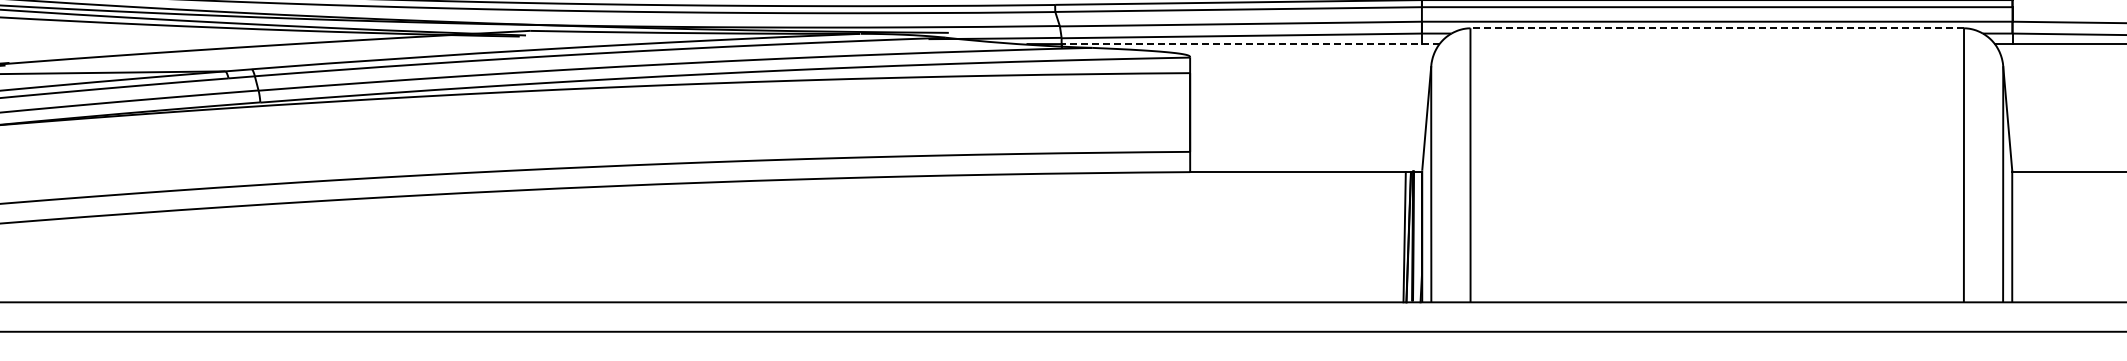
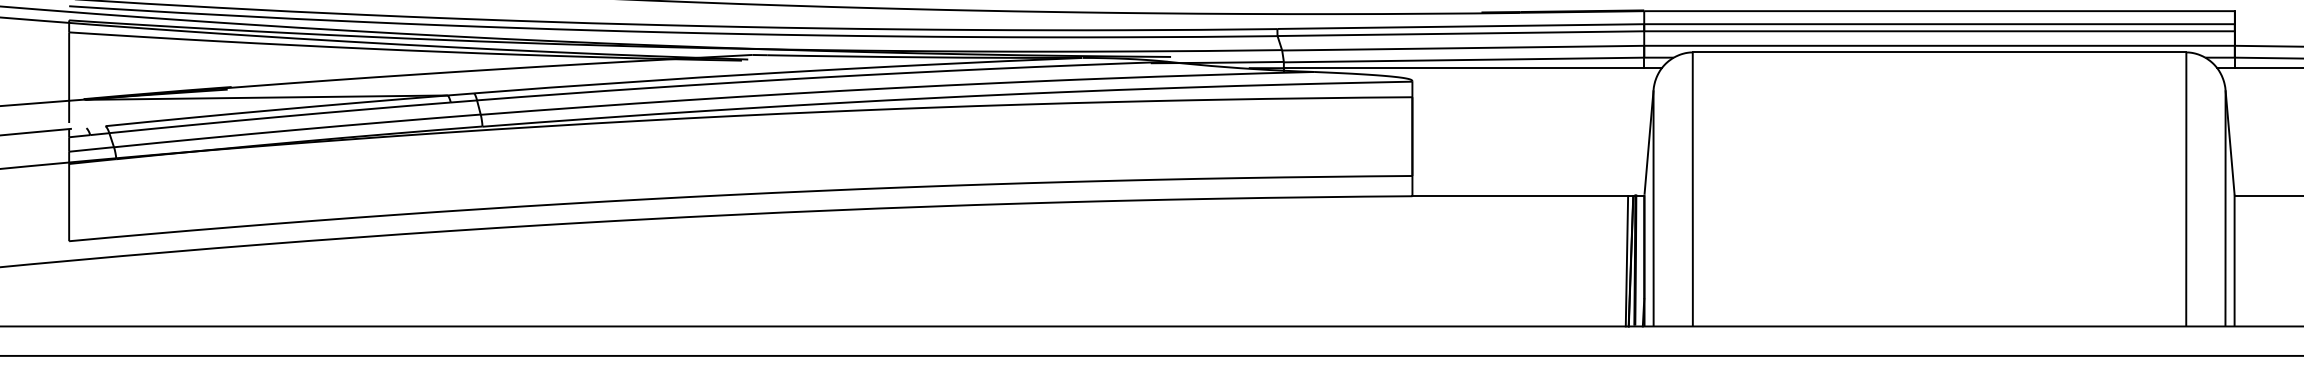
line: (1717, 28) -> (1939, 52), dashed -> solid
line: (1250, 44) -> (1472, 68), dashed -> solid

